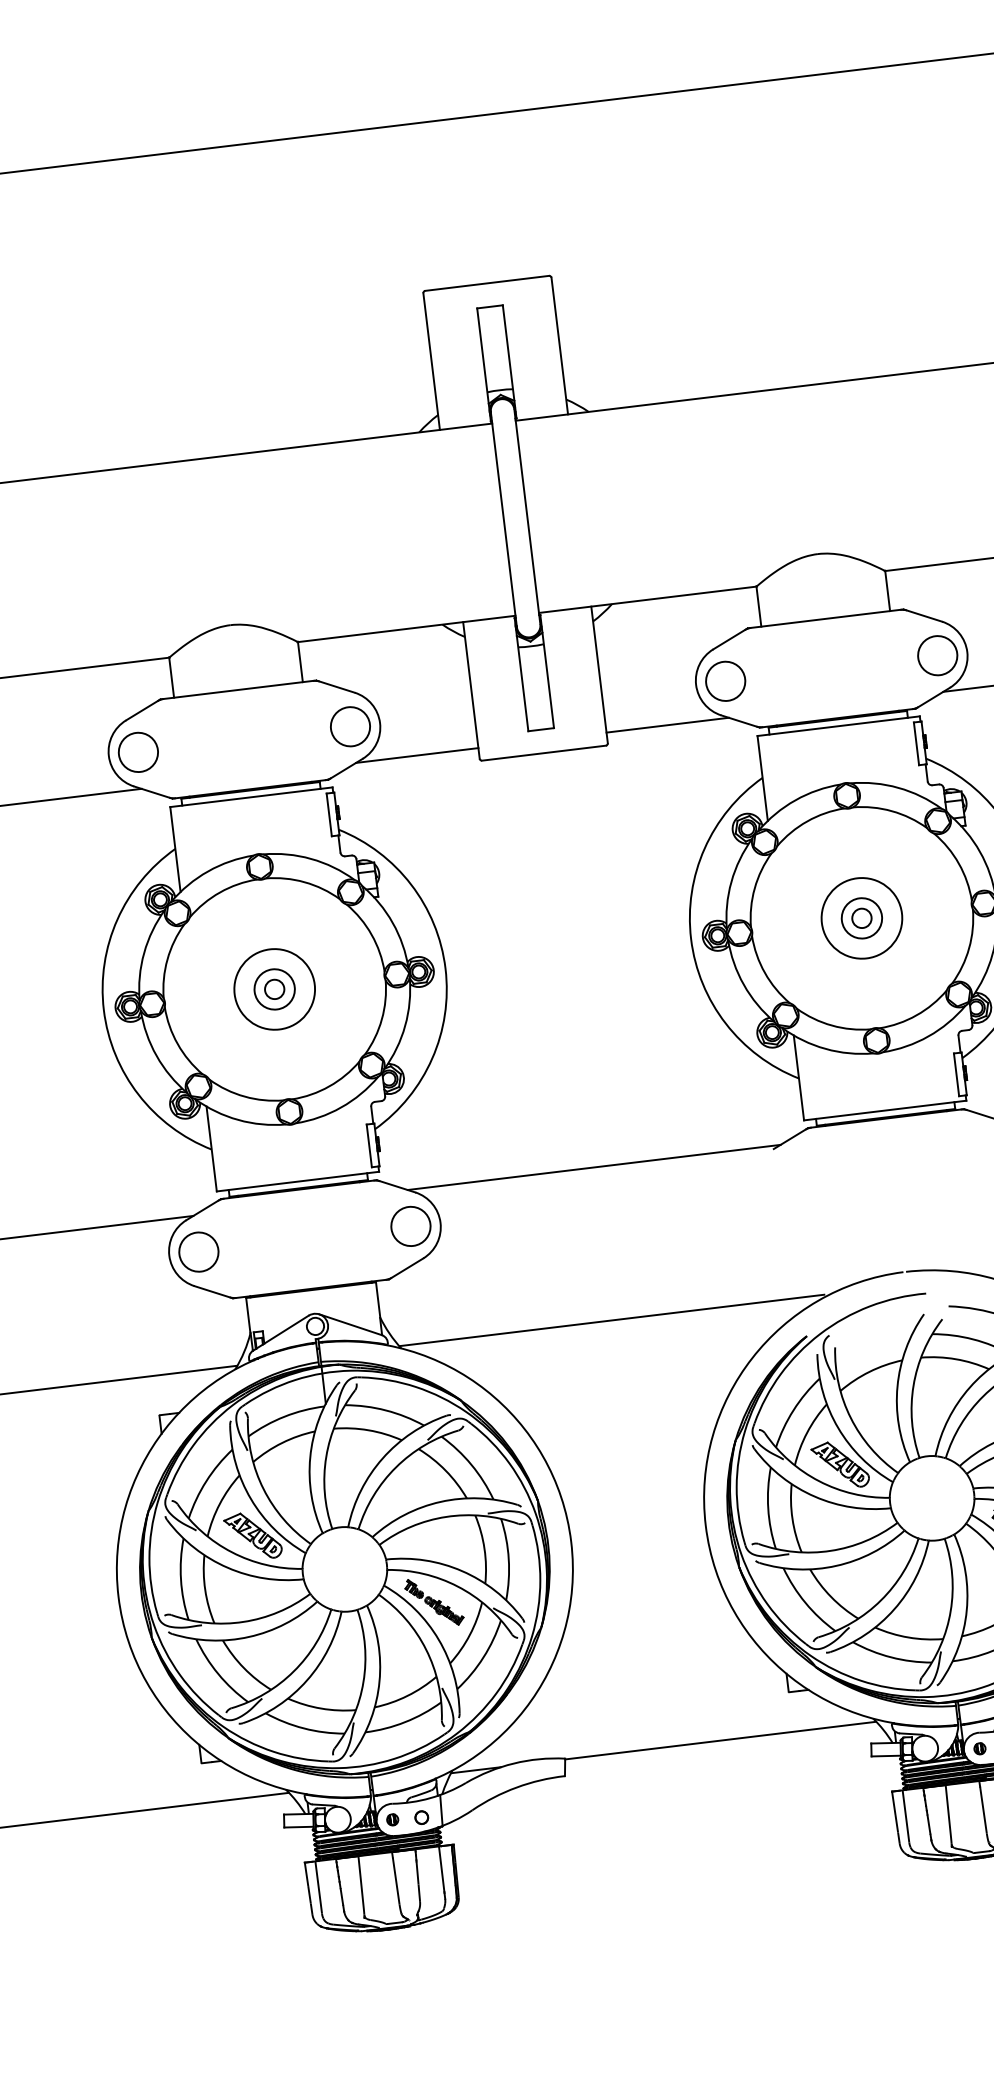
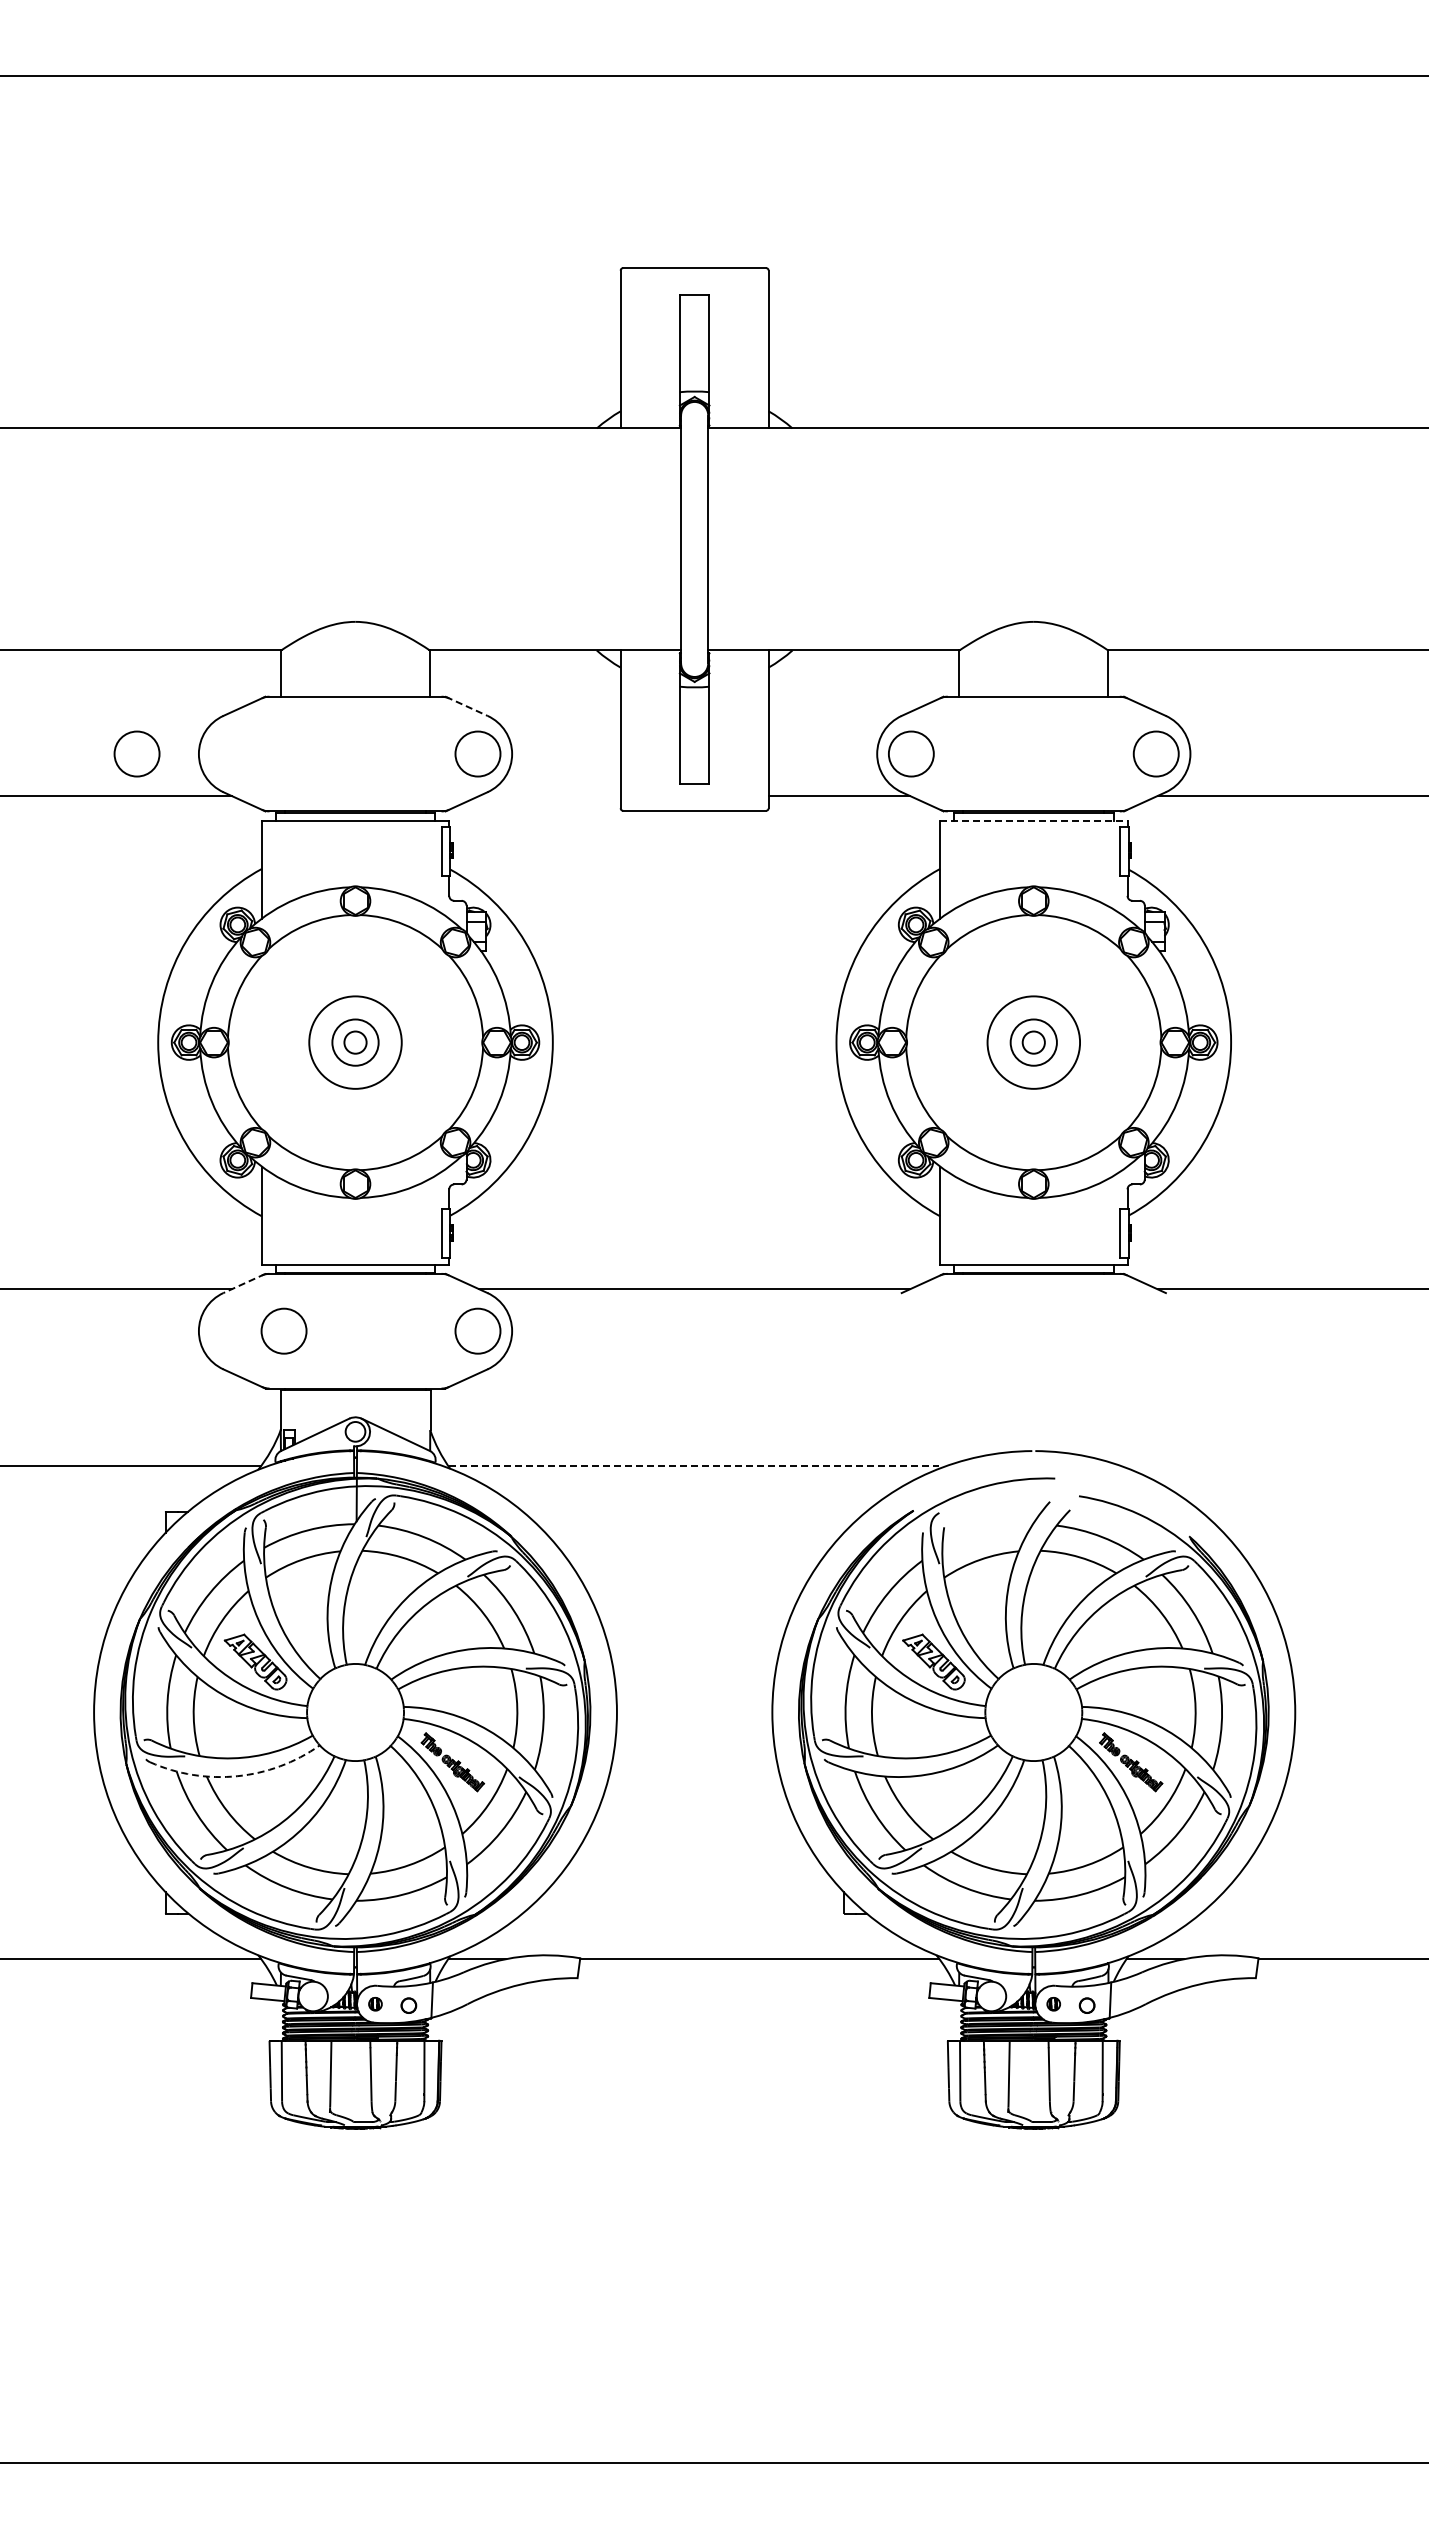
line: (335, 686) -> (466, 706), solid -> dashed
line: (838, 726) -> (1033, 820), solid -> dashed
circle: (137, 752) -> (136, 753), moved
line: (416, 755) -> (549, 795), removed
line: (203, 1209) -> (244, 1283), solid -> dashed
circle: (198, 1251) -> (283, 1330), moved
line: (612, 1320) -> (694, 1465), solid -> dashed
arc: (249, 1637) -> (237, 1776), solid -> dashed

